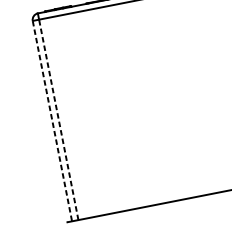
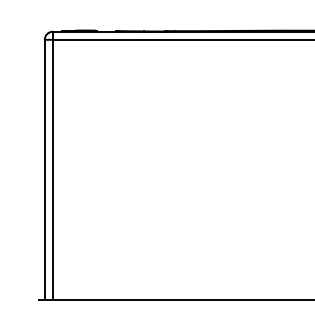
line: (59, 119) -> (53, 169), dashed -> solid
line: (52, 121) -> (44, 170), dashed -> solid

